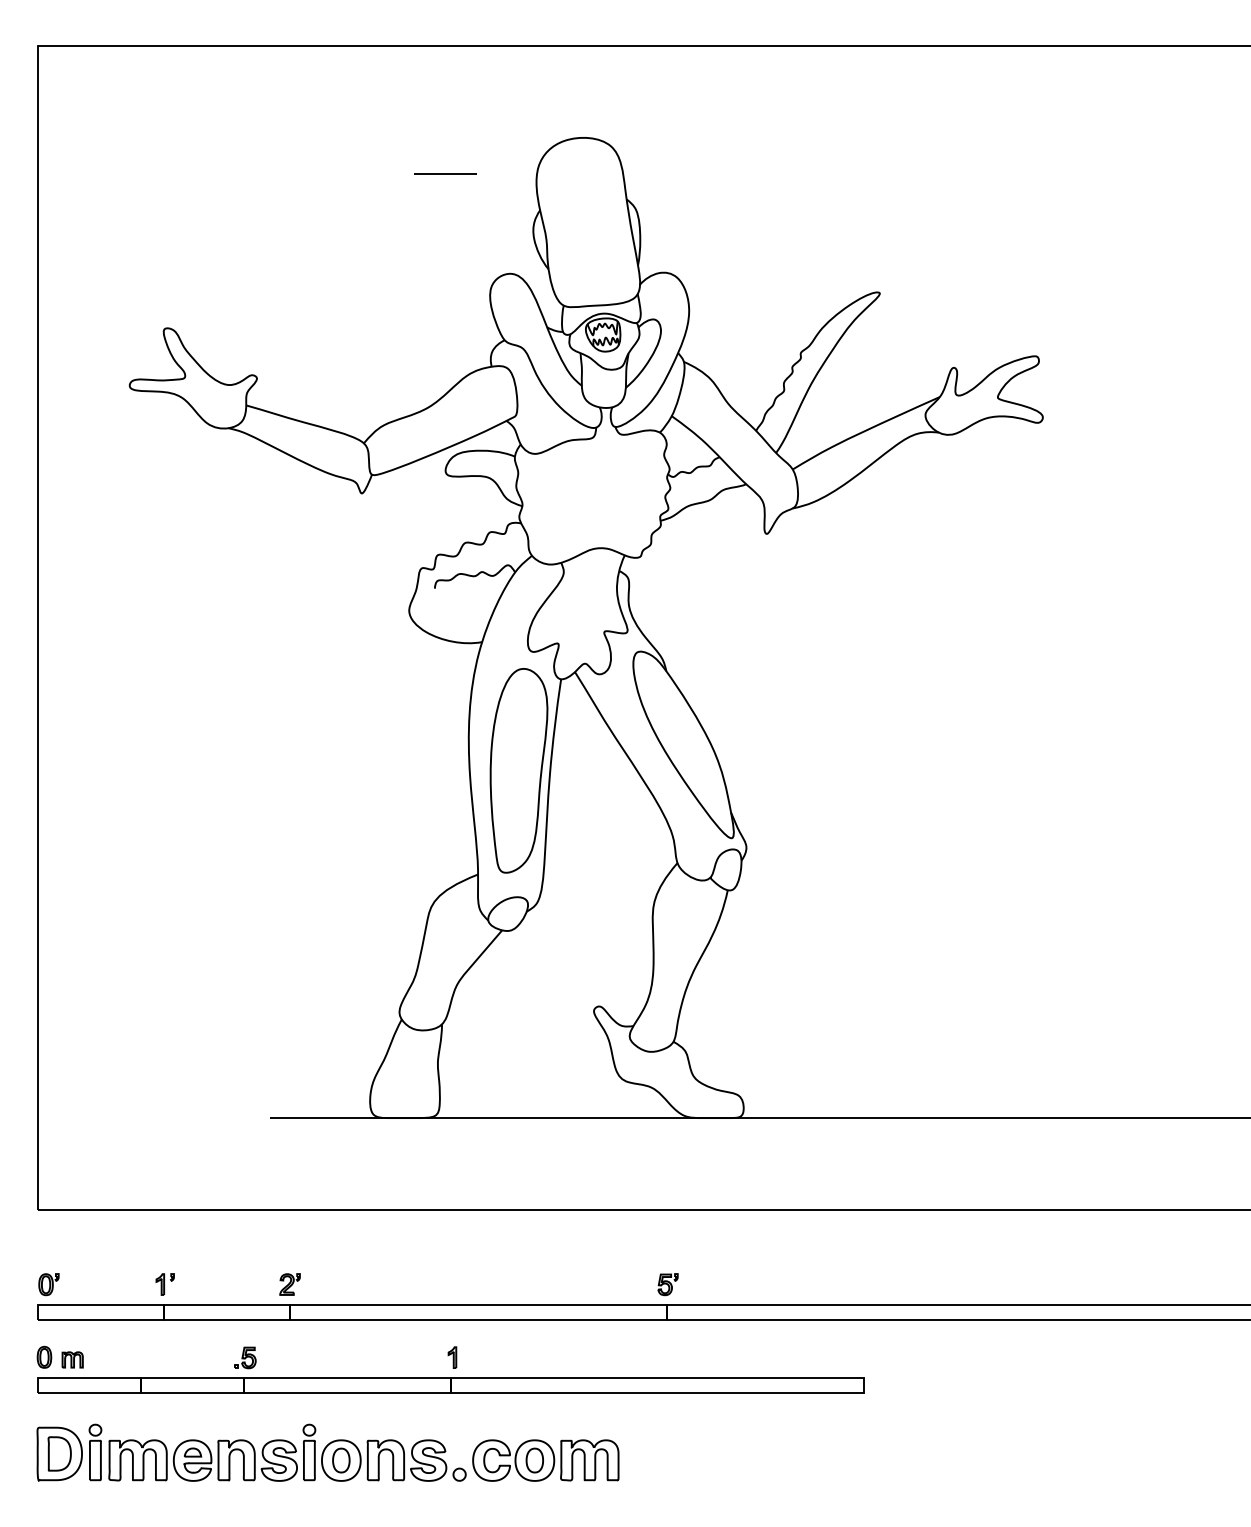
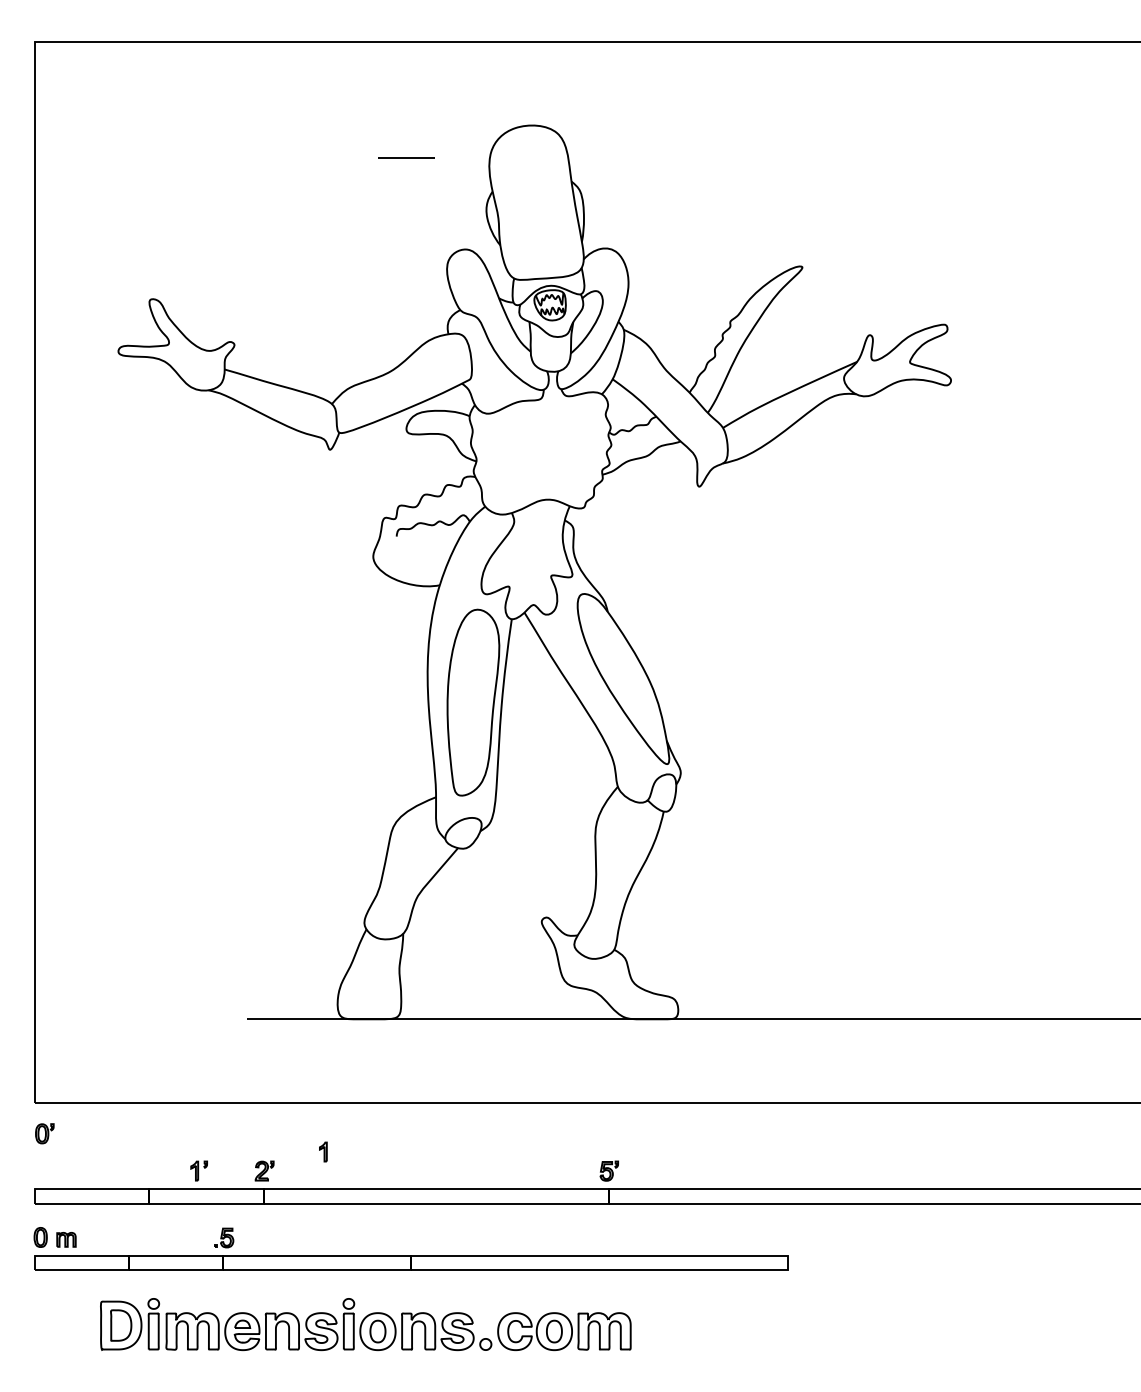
part: (48, 1284) -> (44, 1133), moved
part: (164, 1284) -> (198, 1171), moved
part: (452, 1357) -> (323, 1151), moved
part: (327, 1452) -> (365, 1324), moved

